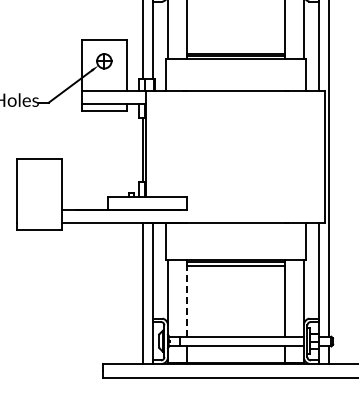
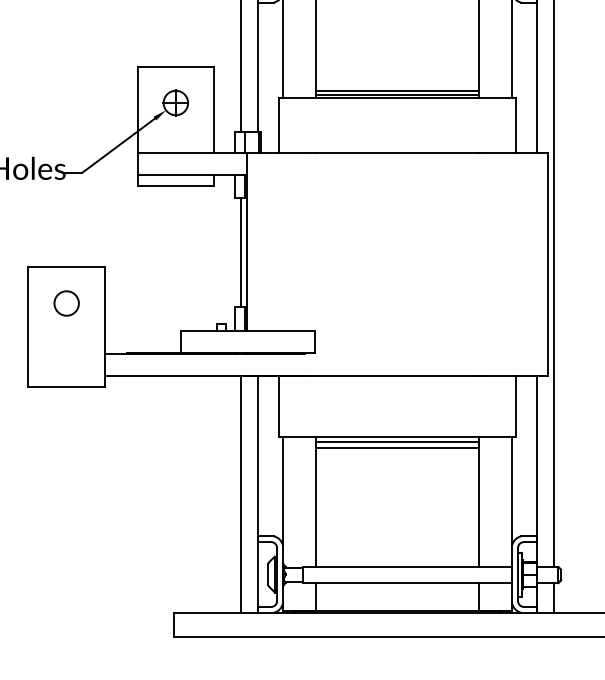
circle: (39, 180) -> (66, 303), added
line: (187, 300) -> (315, 505), dashed -> solid

